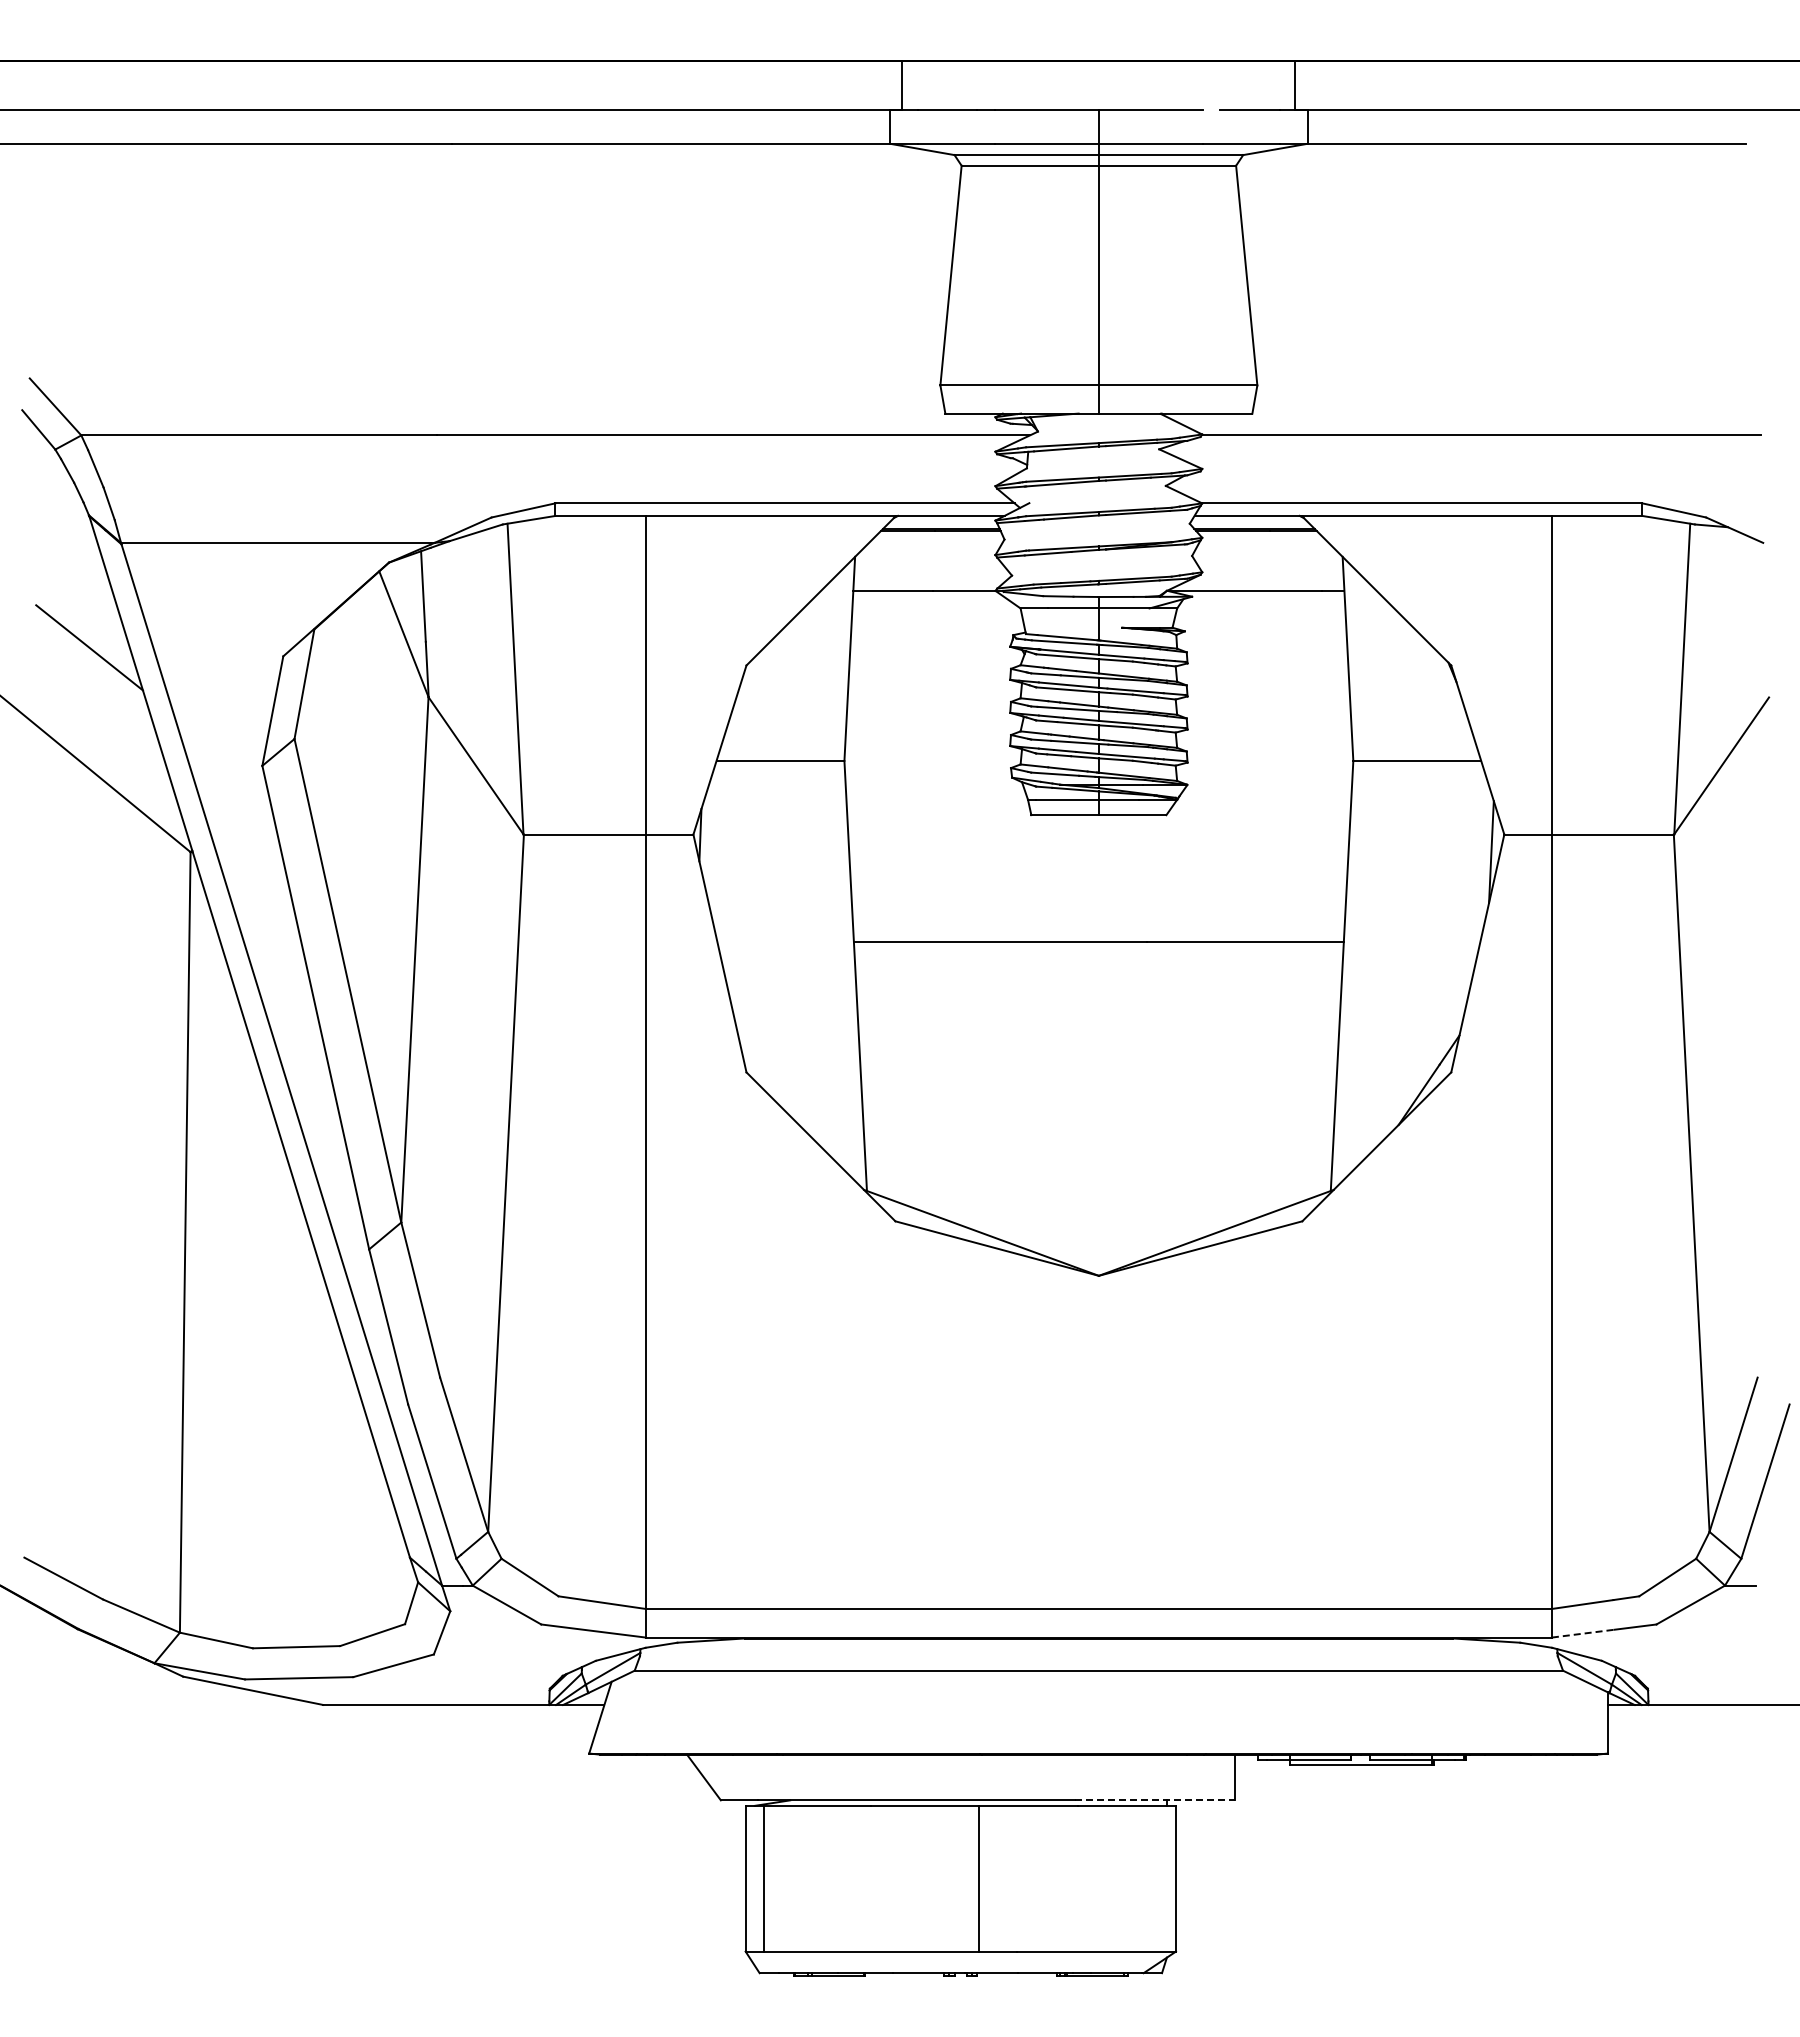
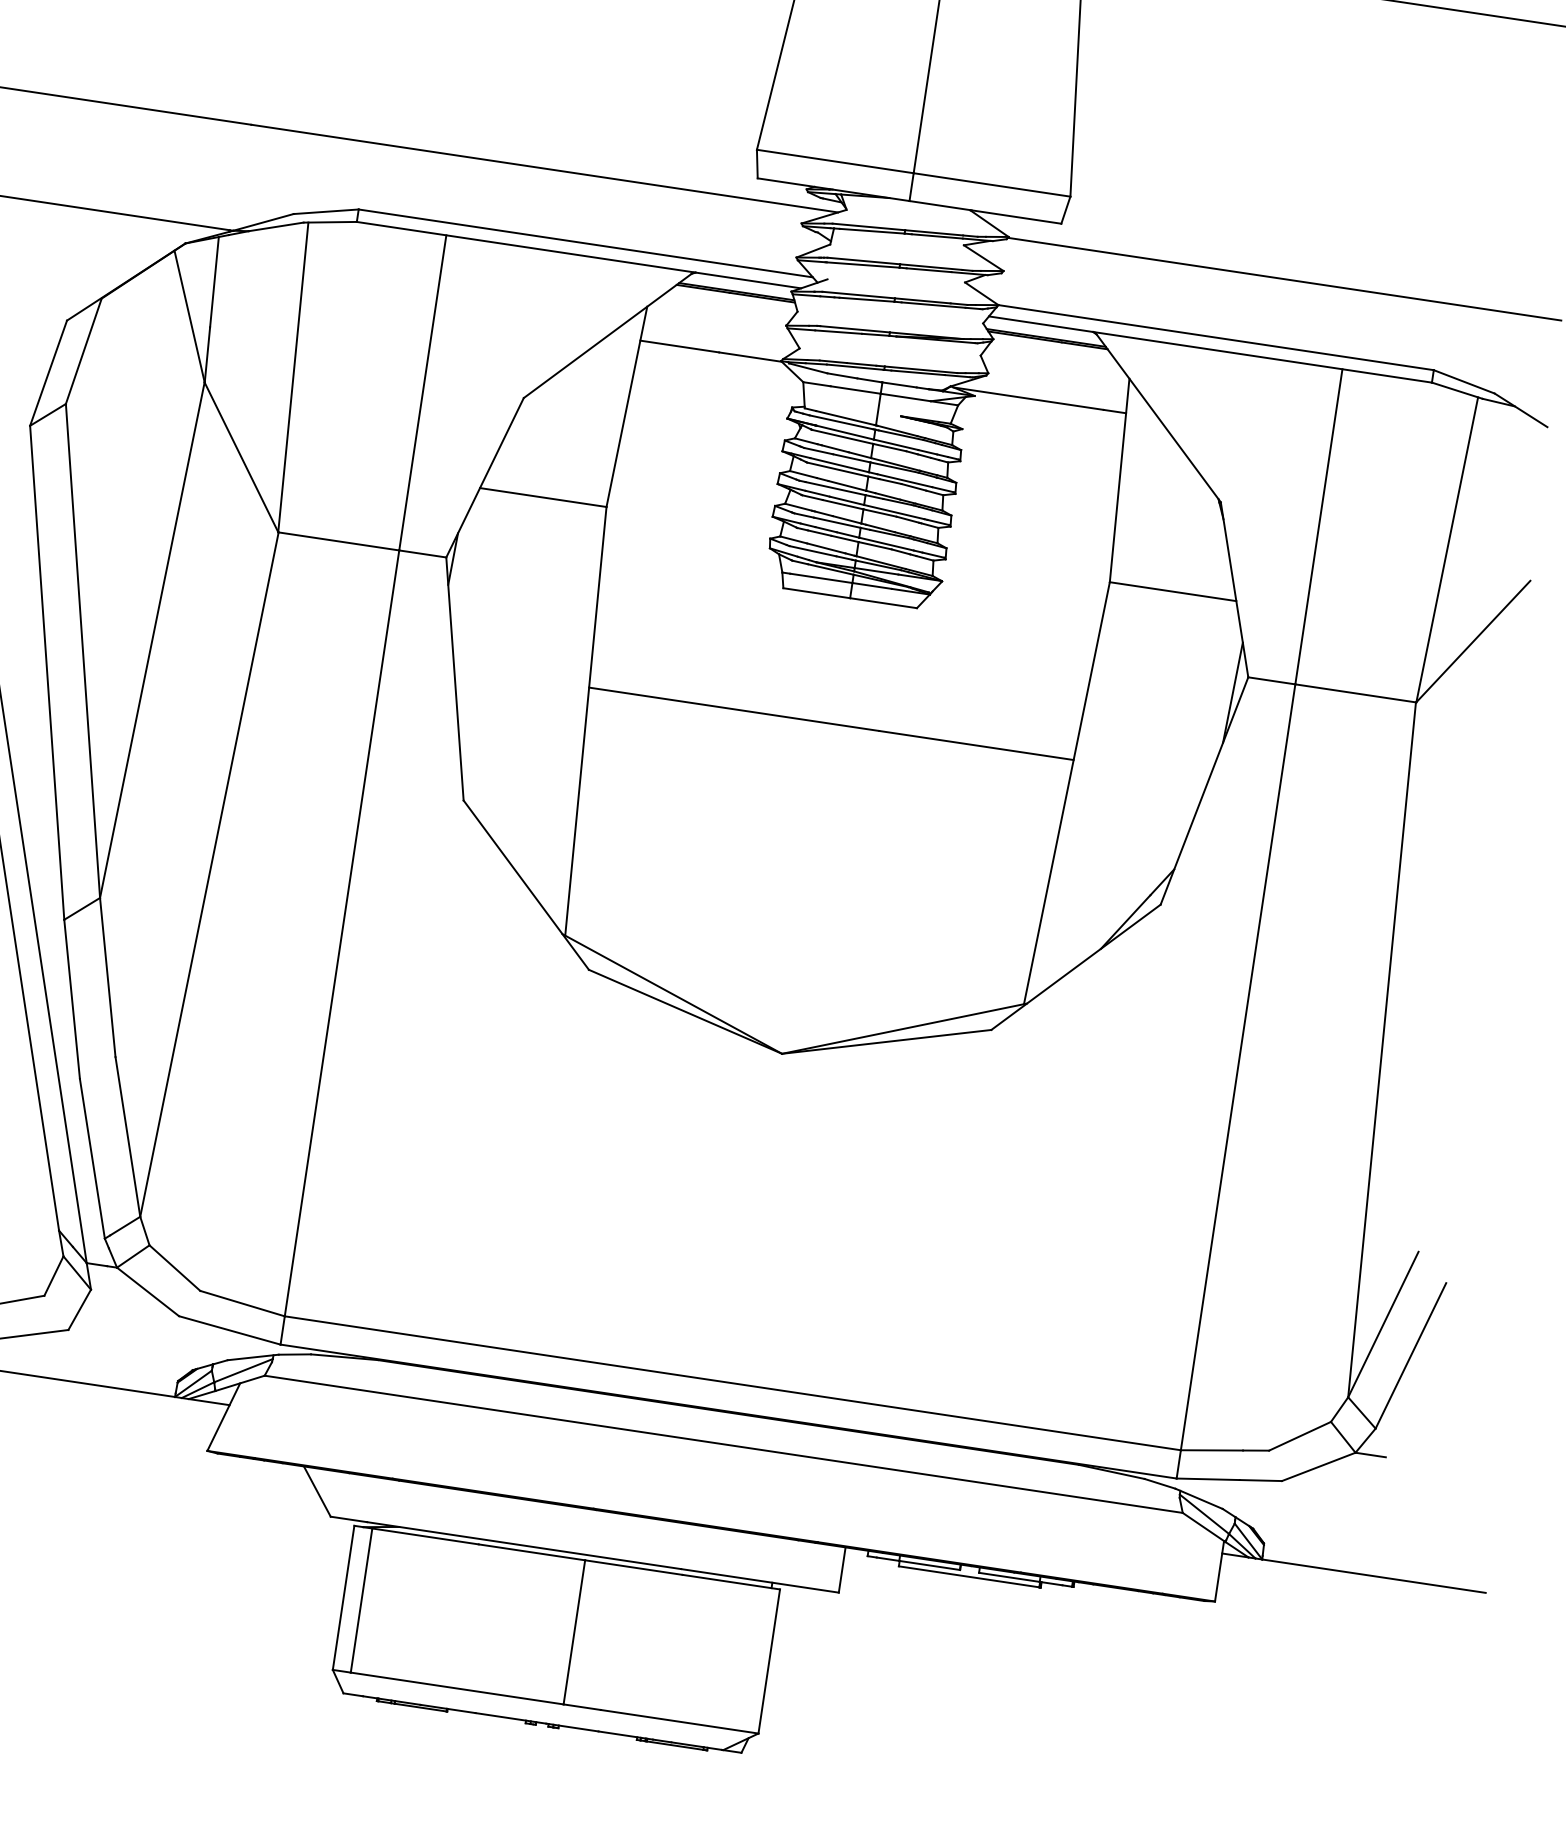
line: (1583, 1633) -> (1208, 1479), dashed -> solid
line: (1154, 1800) -> (759, 1580), dashed -> solid

